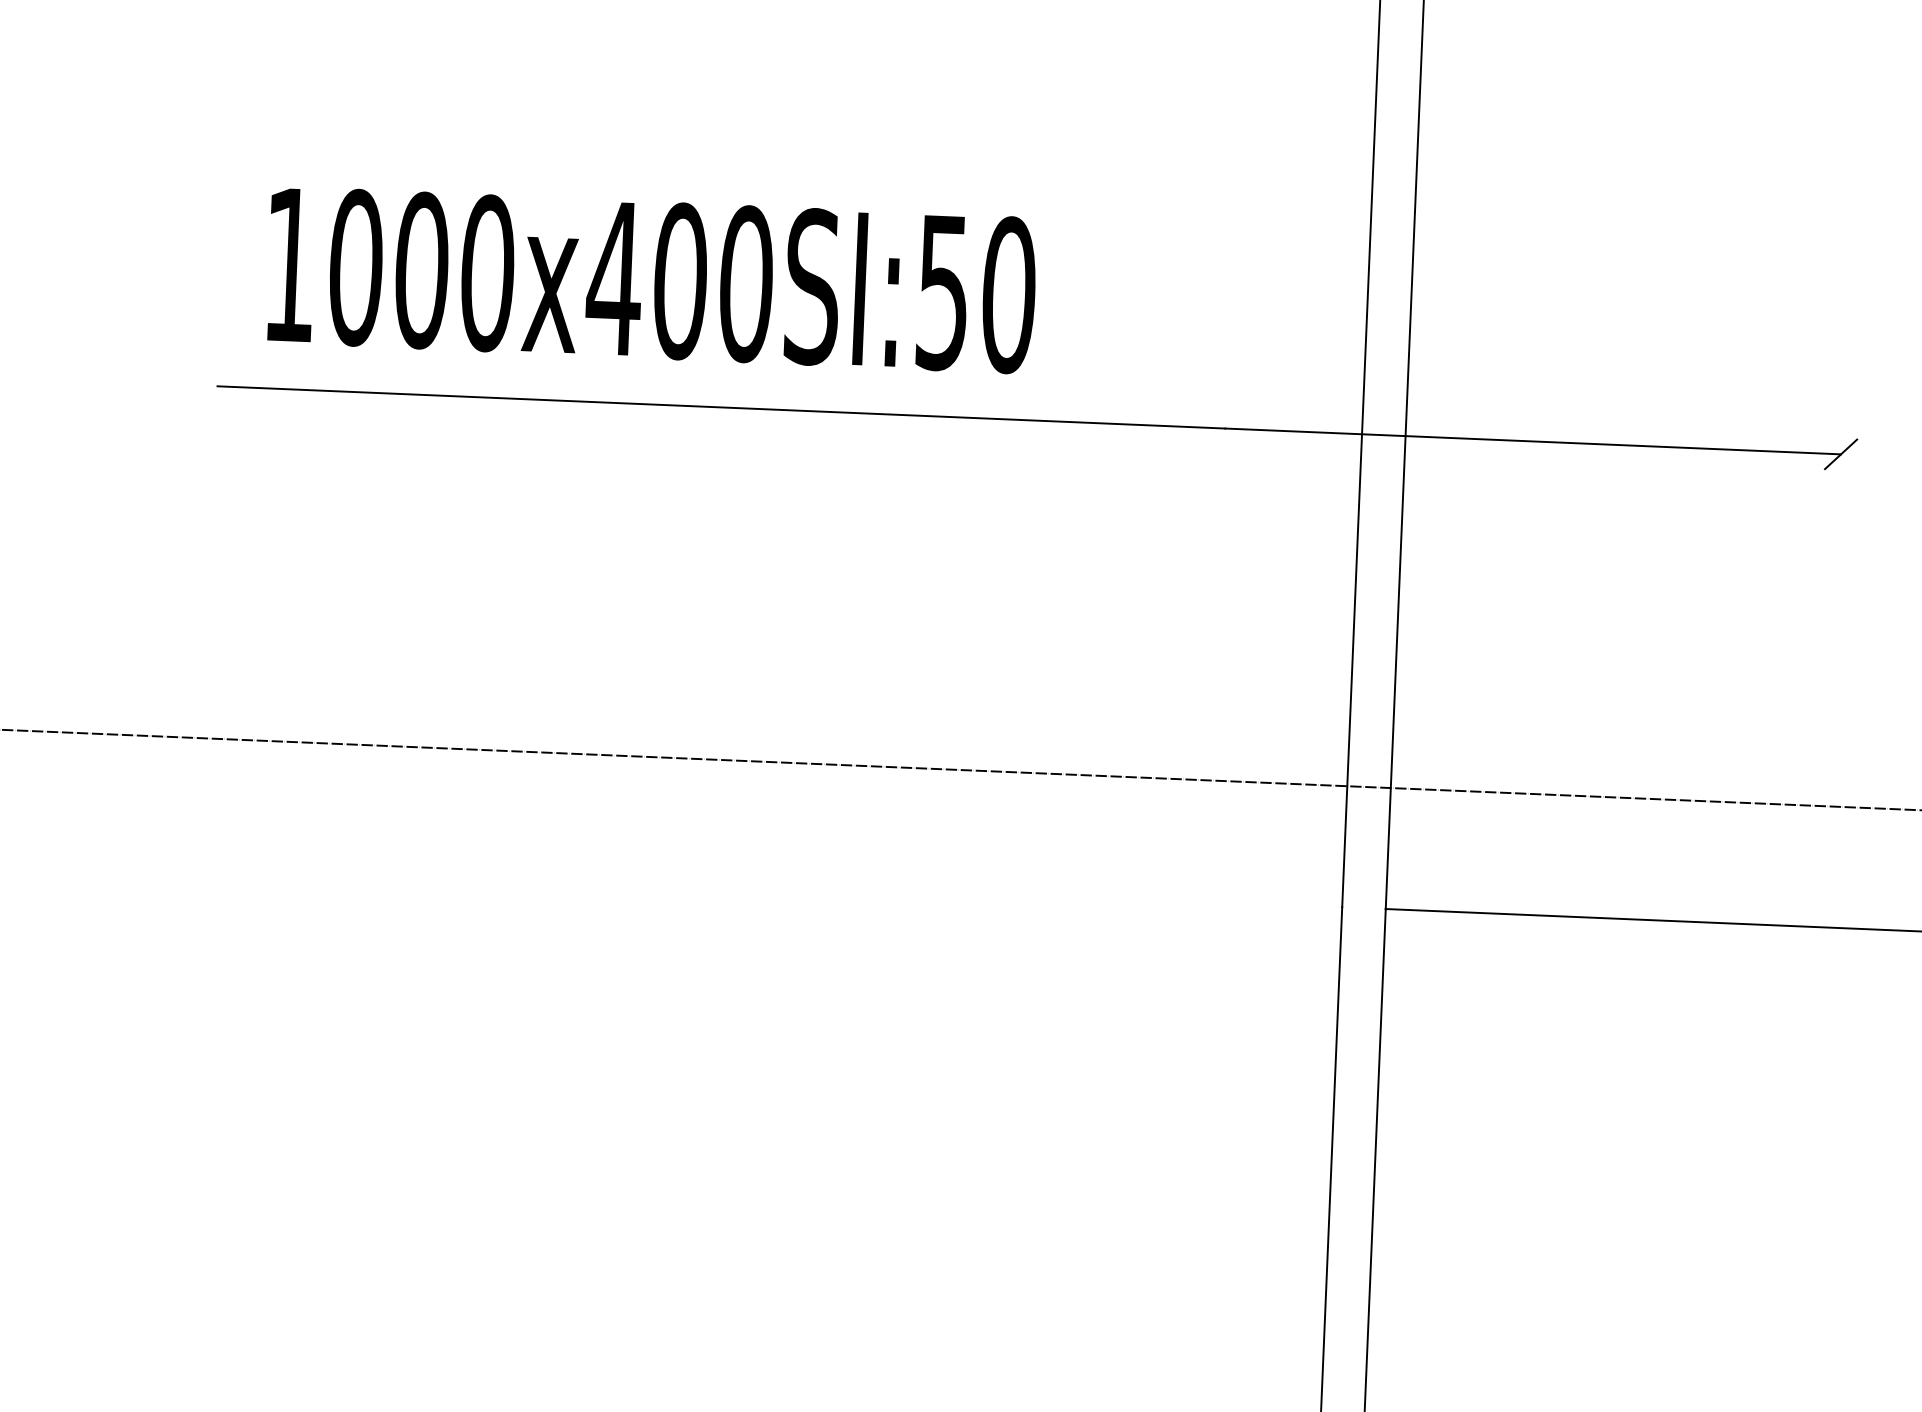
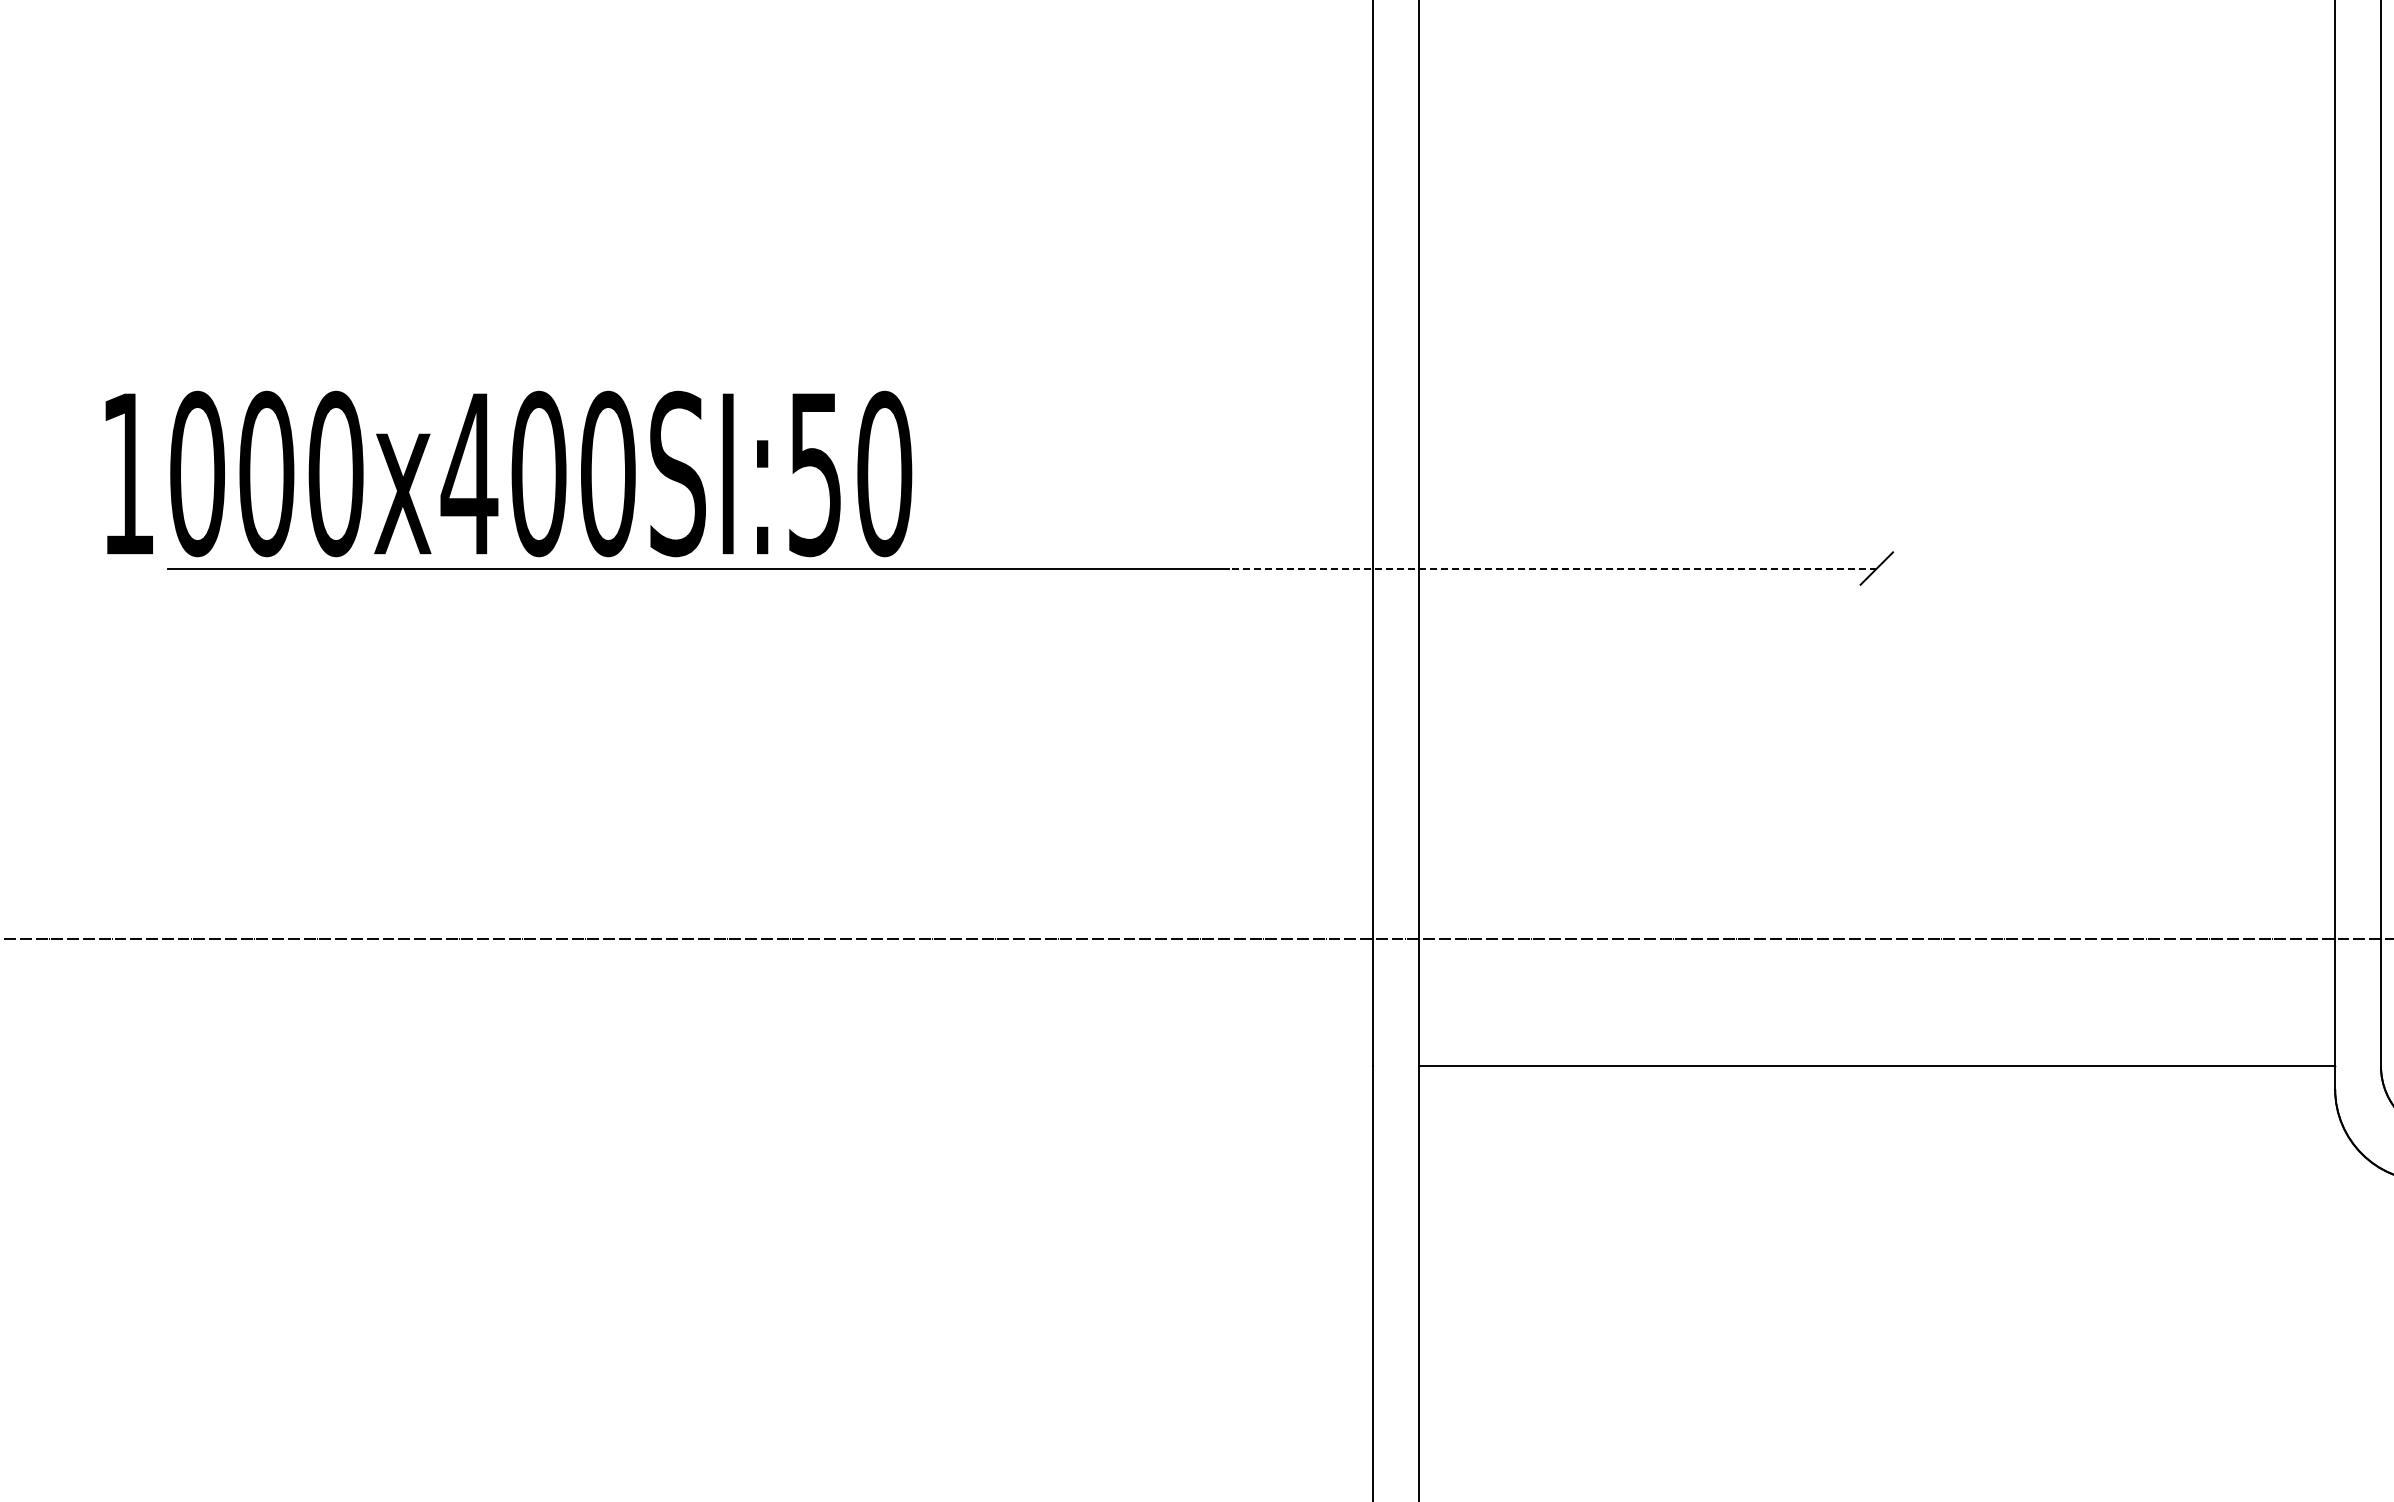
text: (651, 279) -> (508, 473), moved
line: (1532, 441) -> (1552, 568), solid -> dashed

